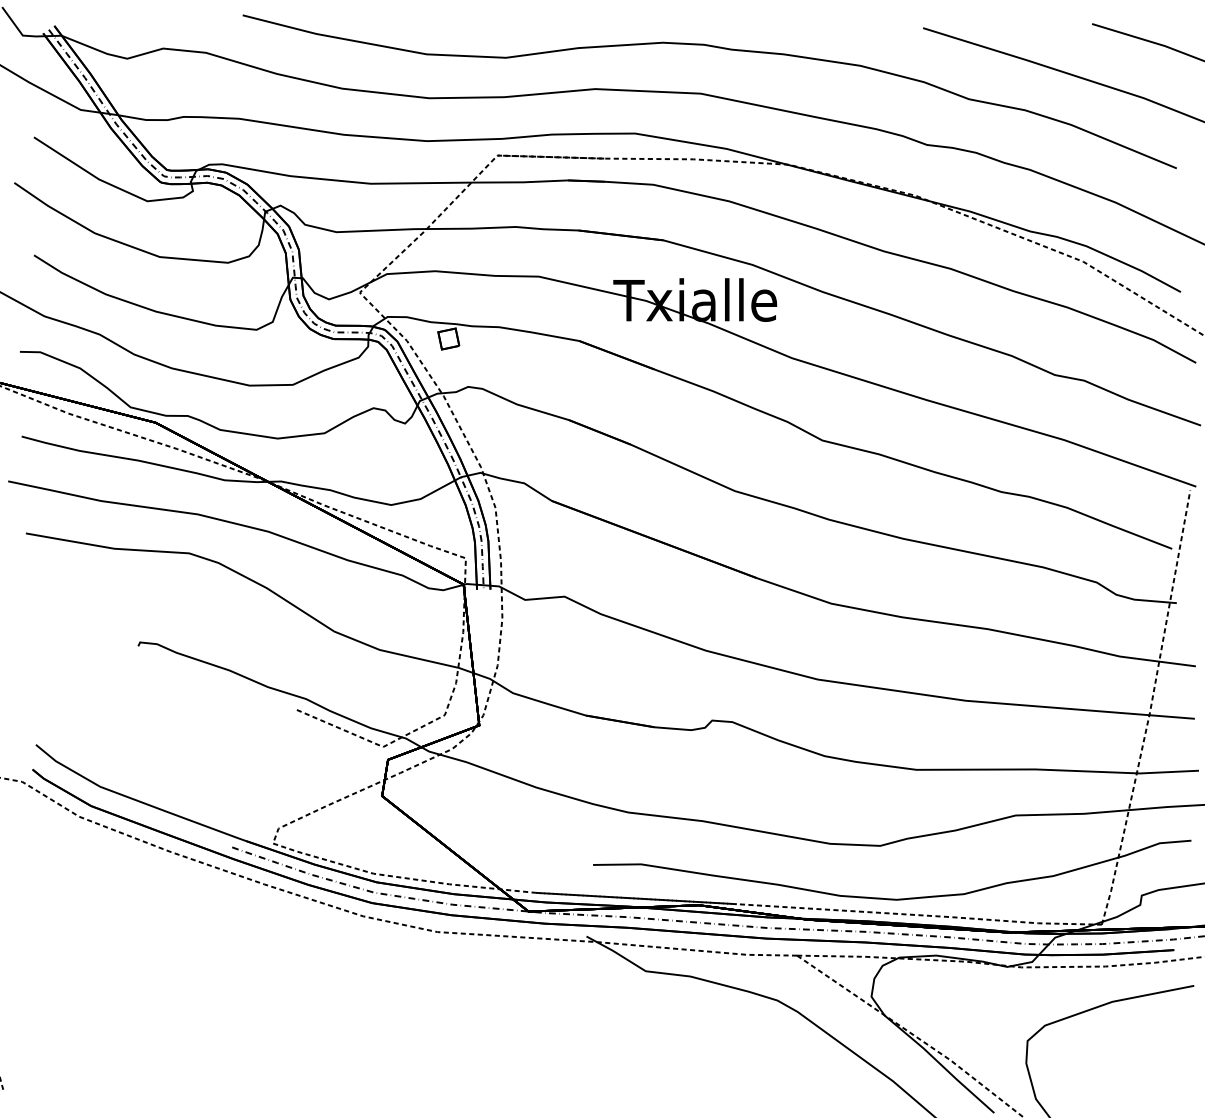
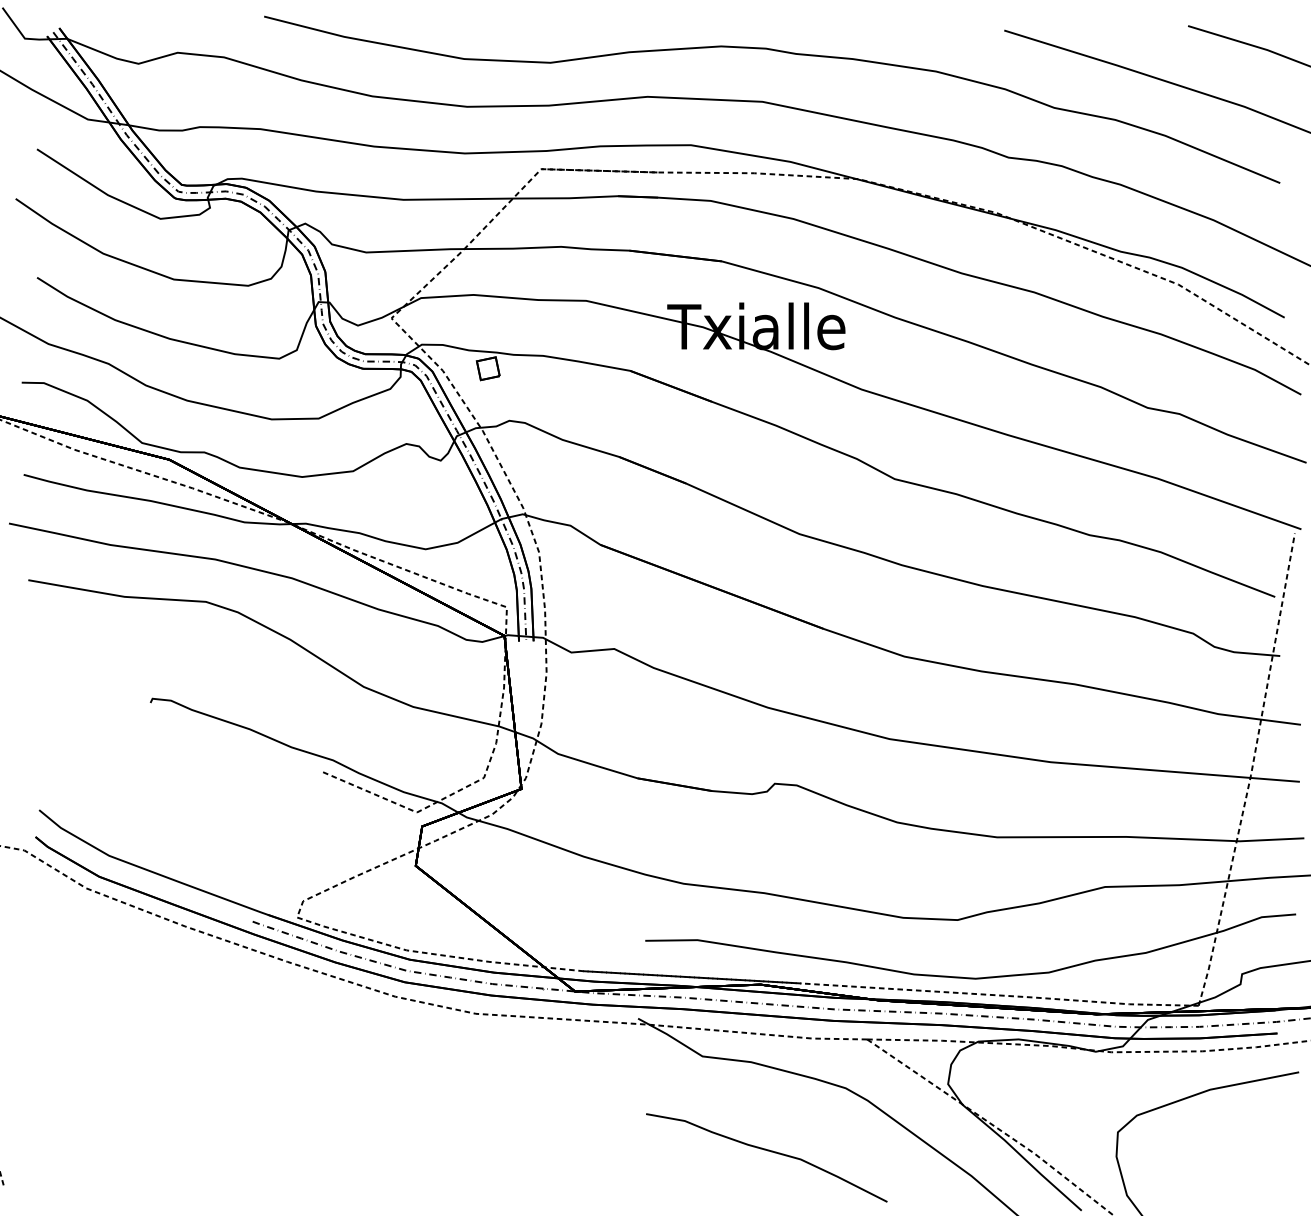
curve: (705, 1058) -> (767, 1151), added

